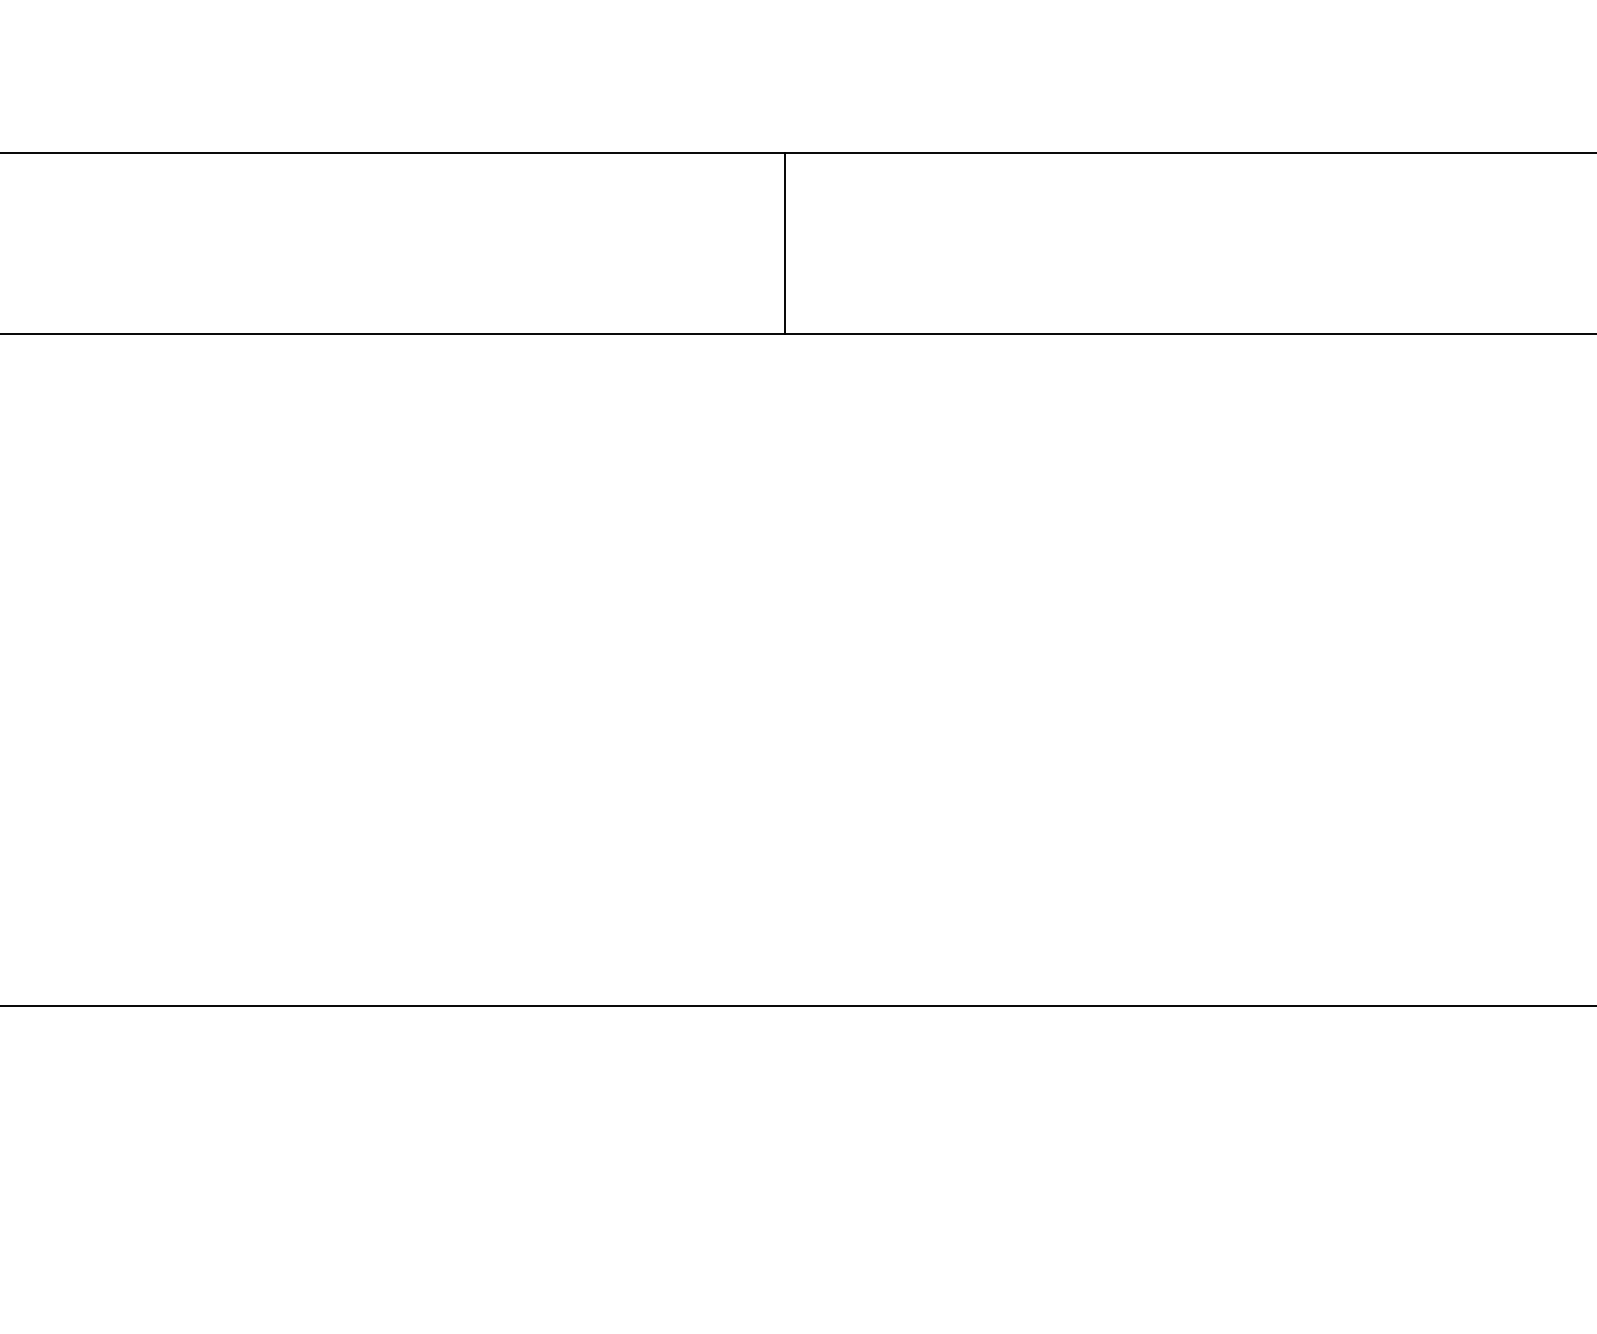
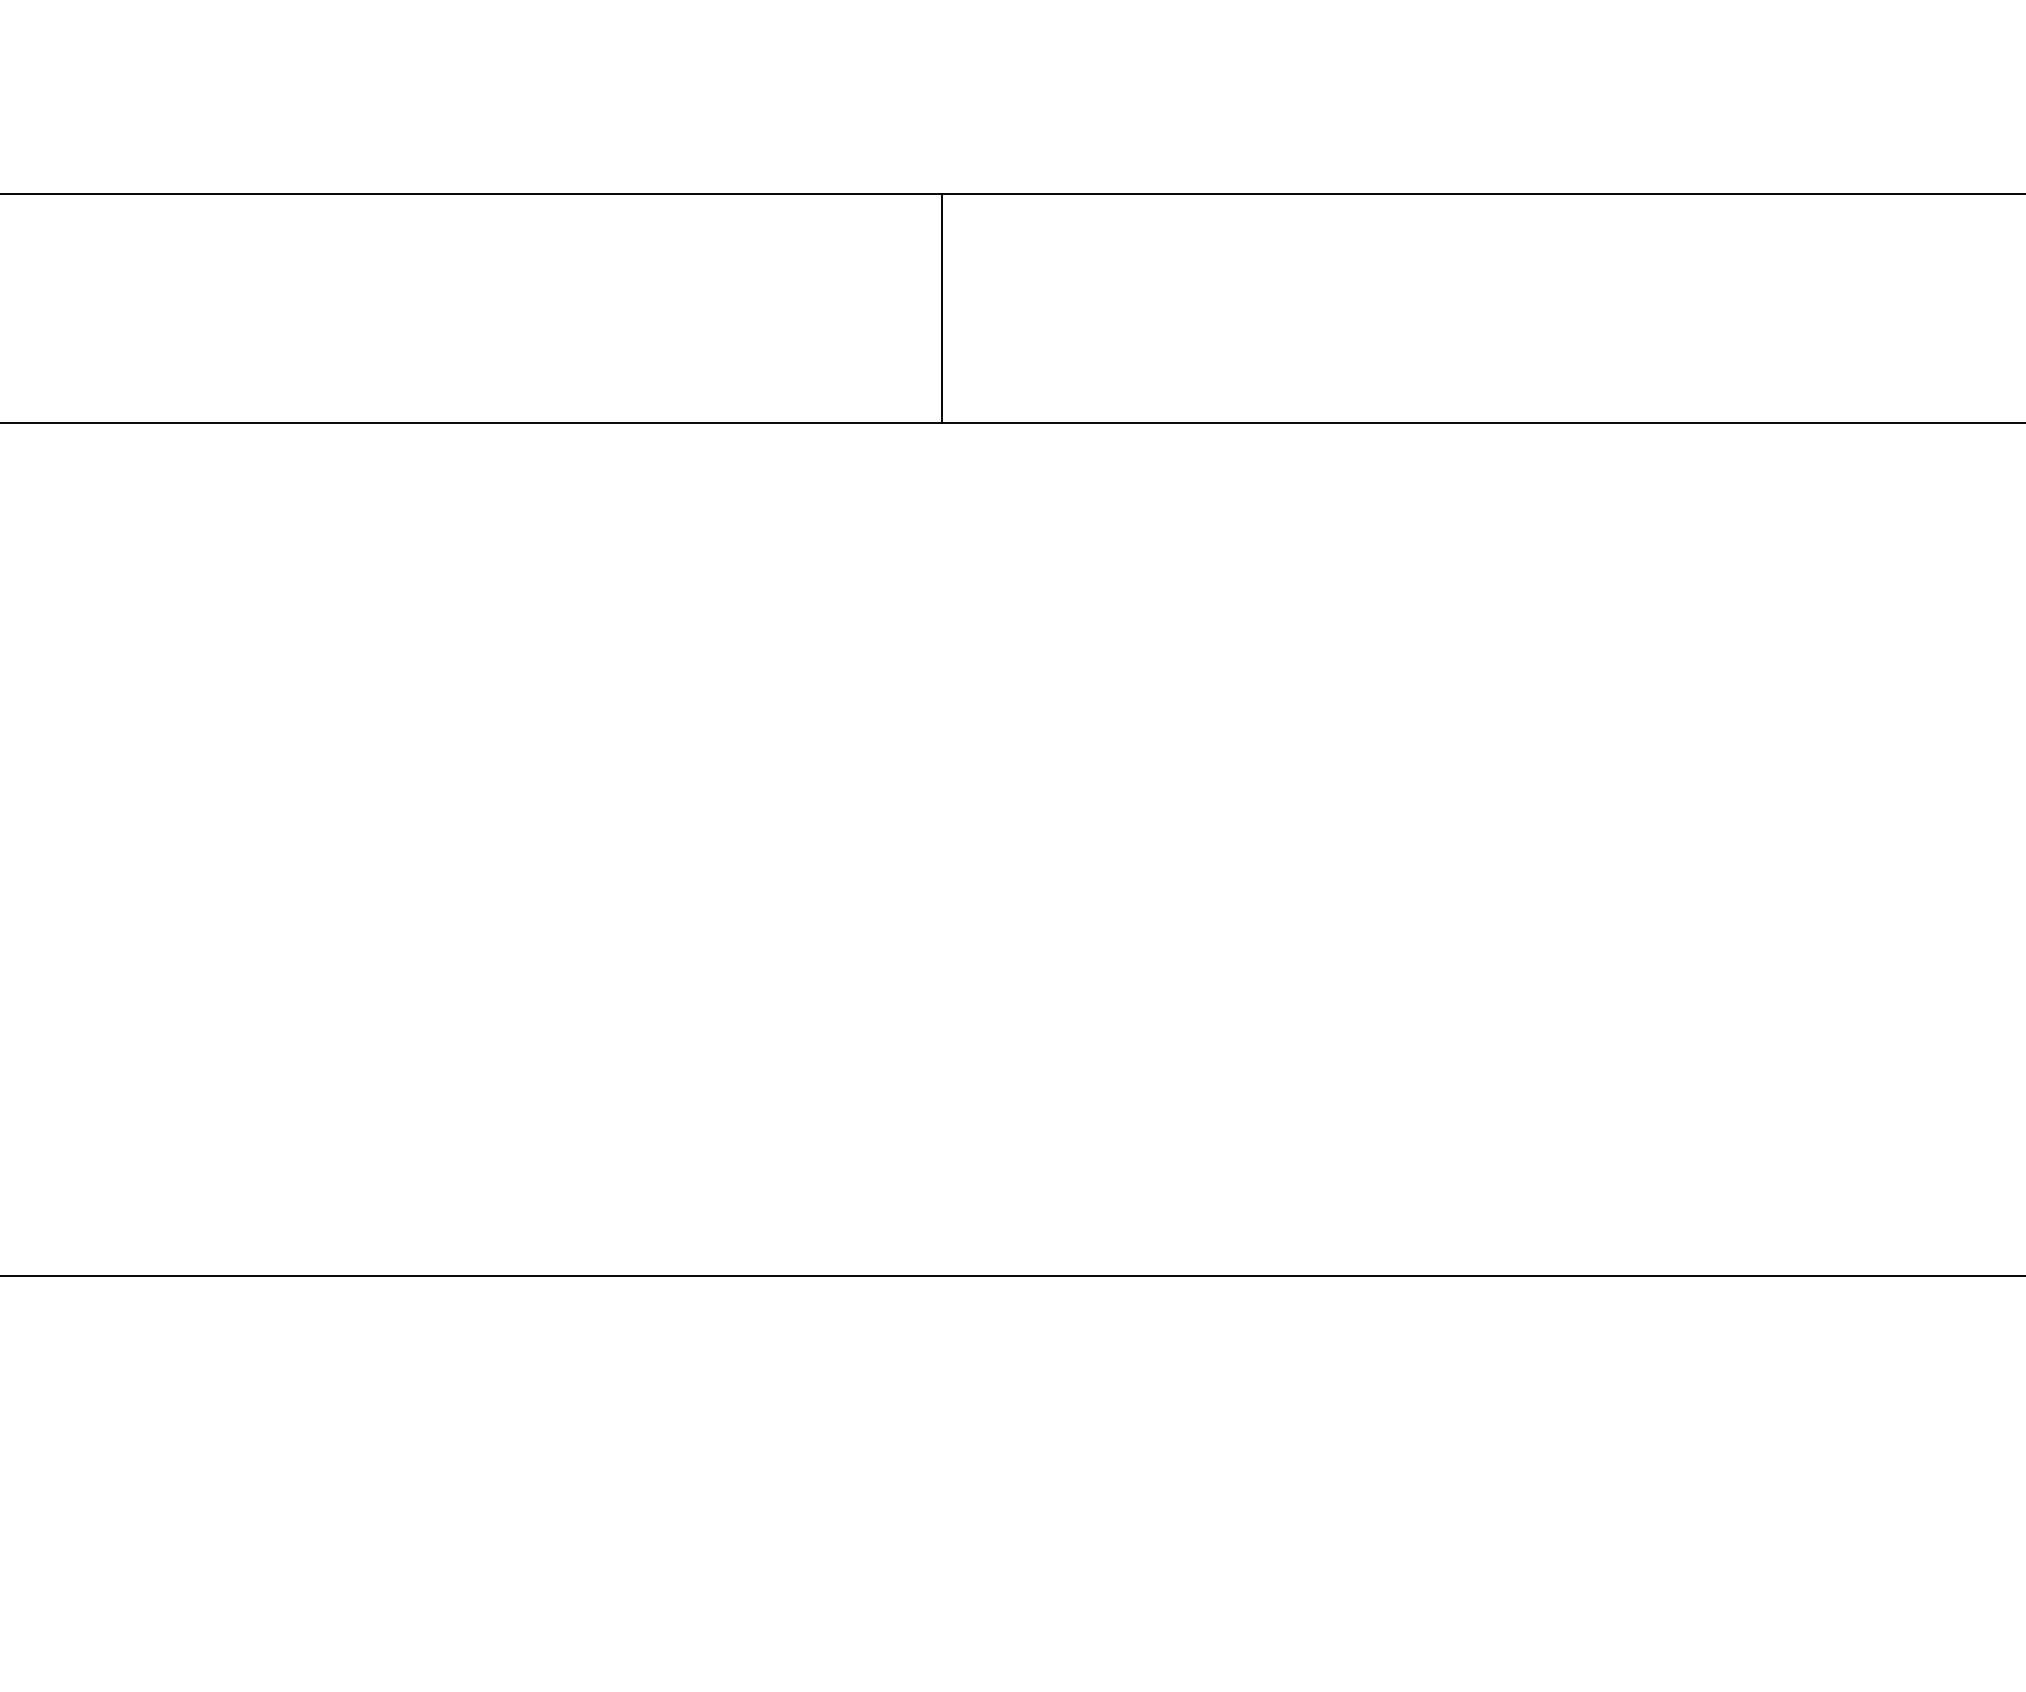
line: (784, 243) -> (942, 308), moved

